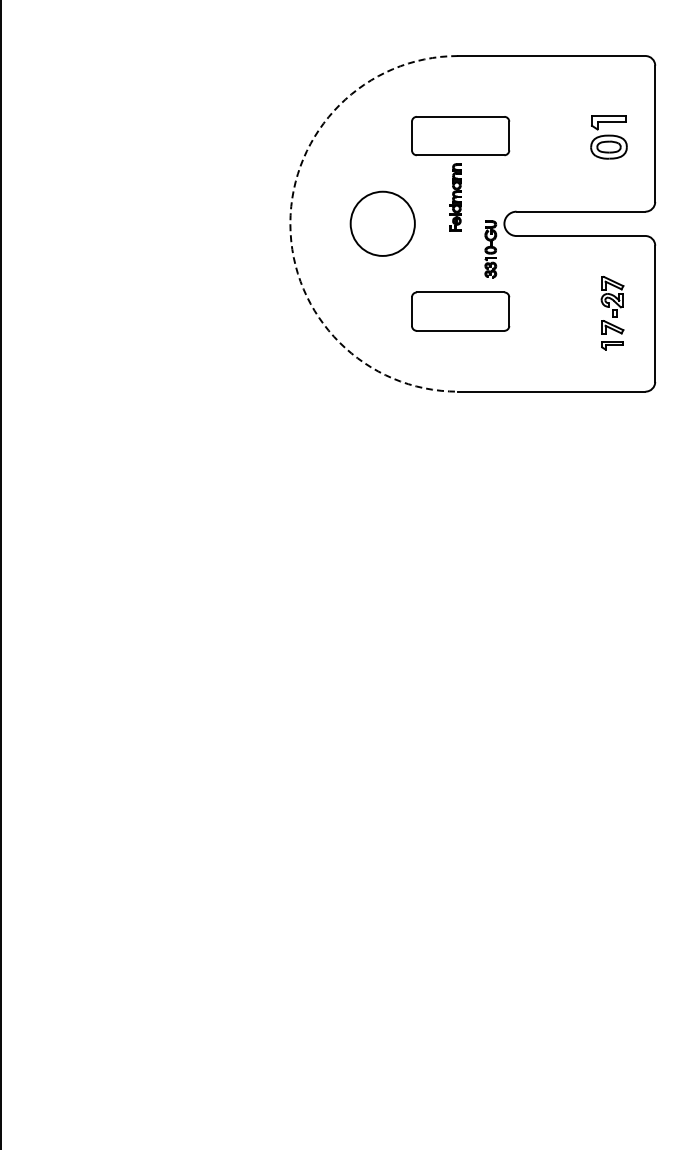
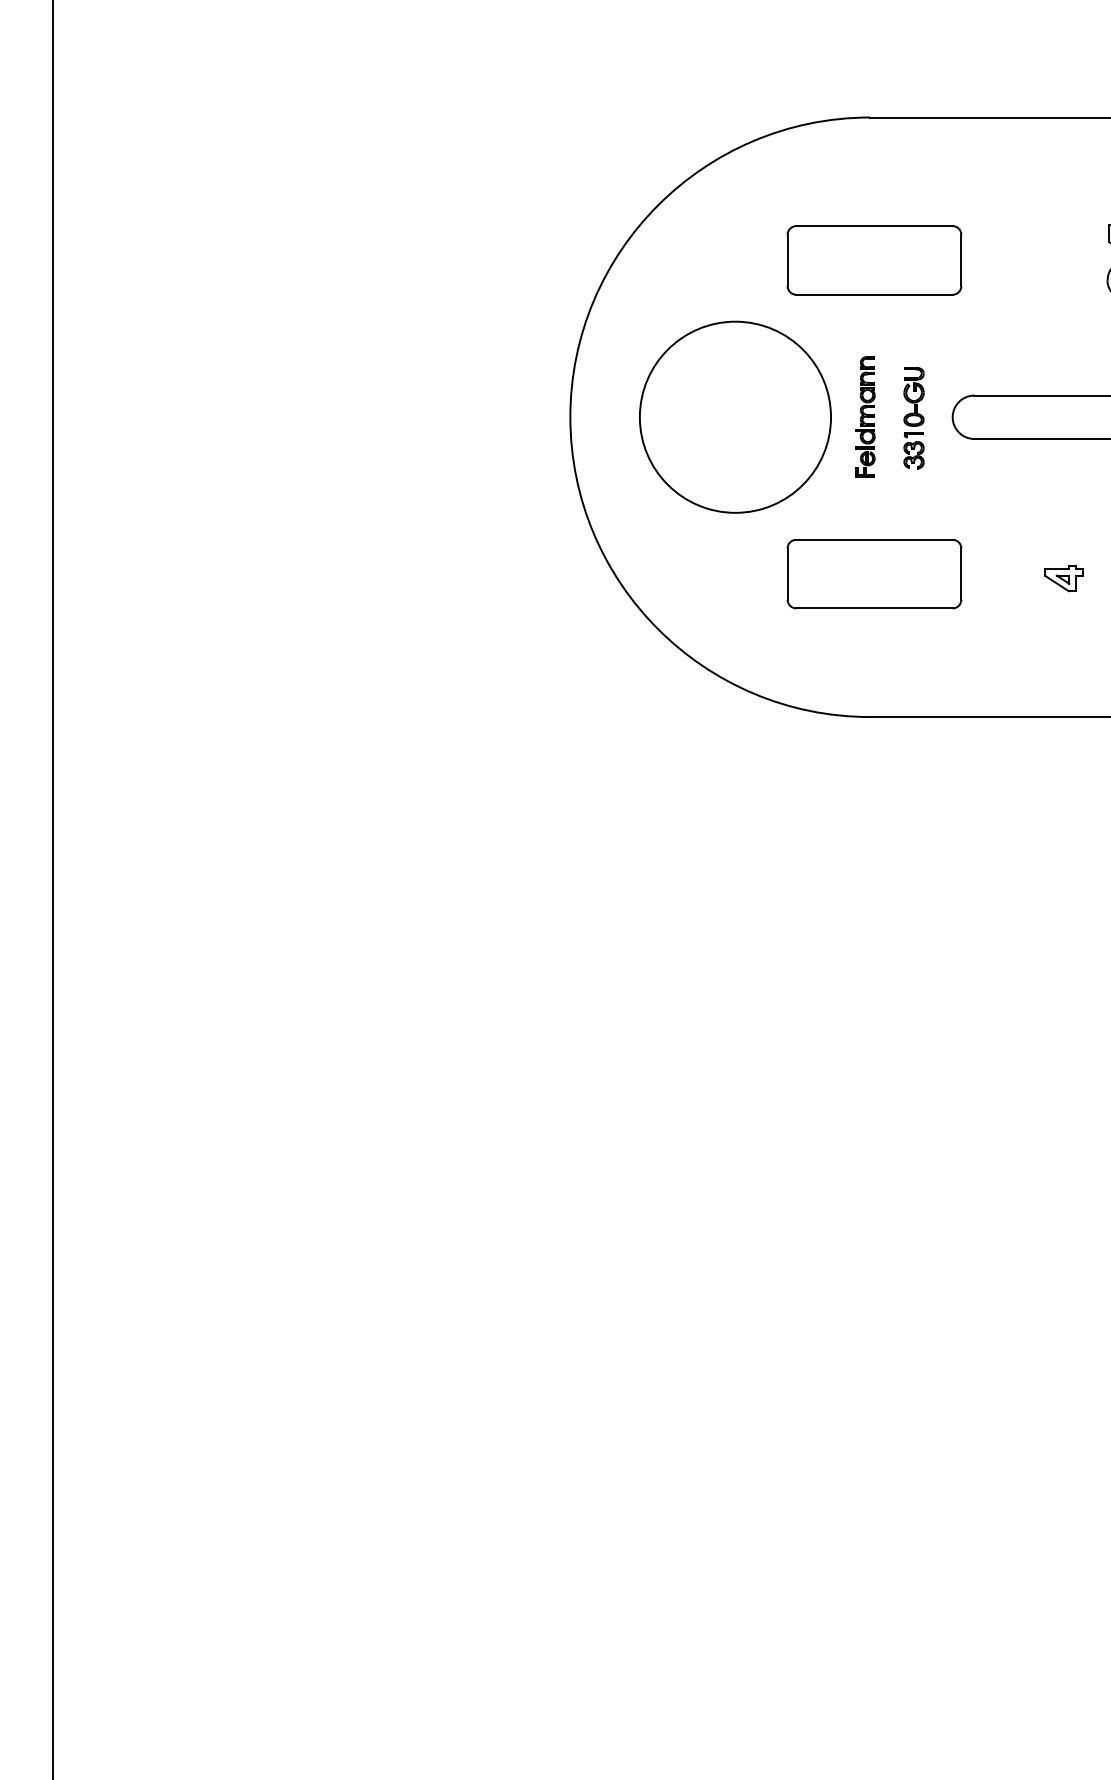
part: (455, 197) -> (865, 416), moved
arc: (290, 223) -> (570, 416), dashed -> solid
circle: (382, 223) -> (734, 416), size x1.67
part: (490, 249) -> (913, 418), moved
part: (566, 314) -> (1063, 579), added

